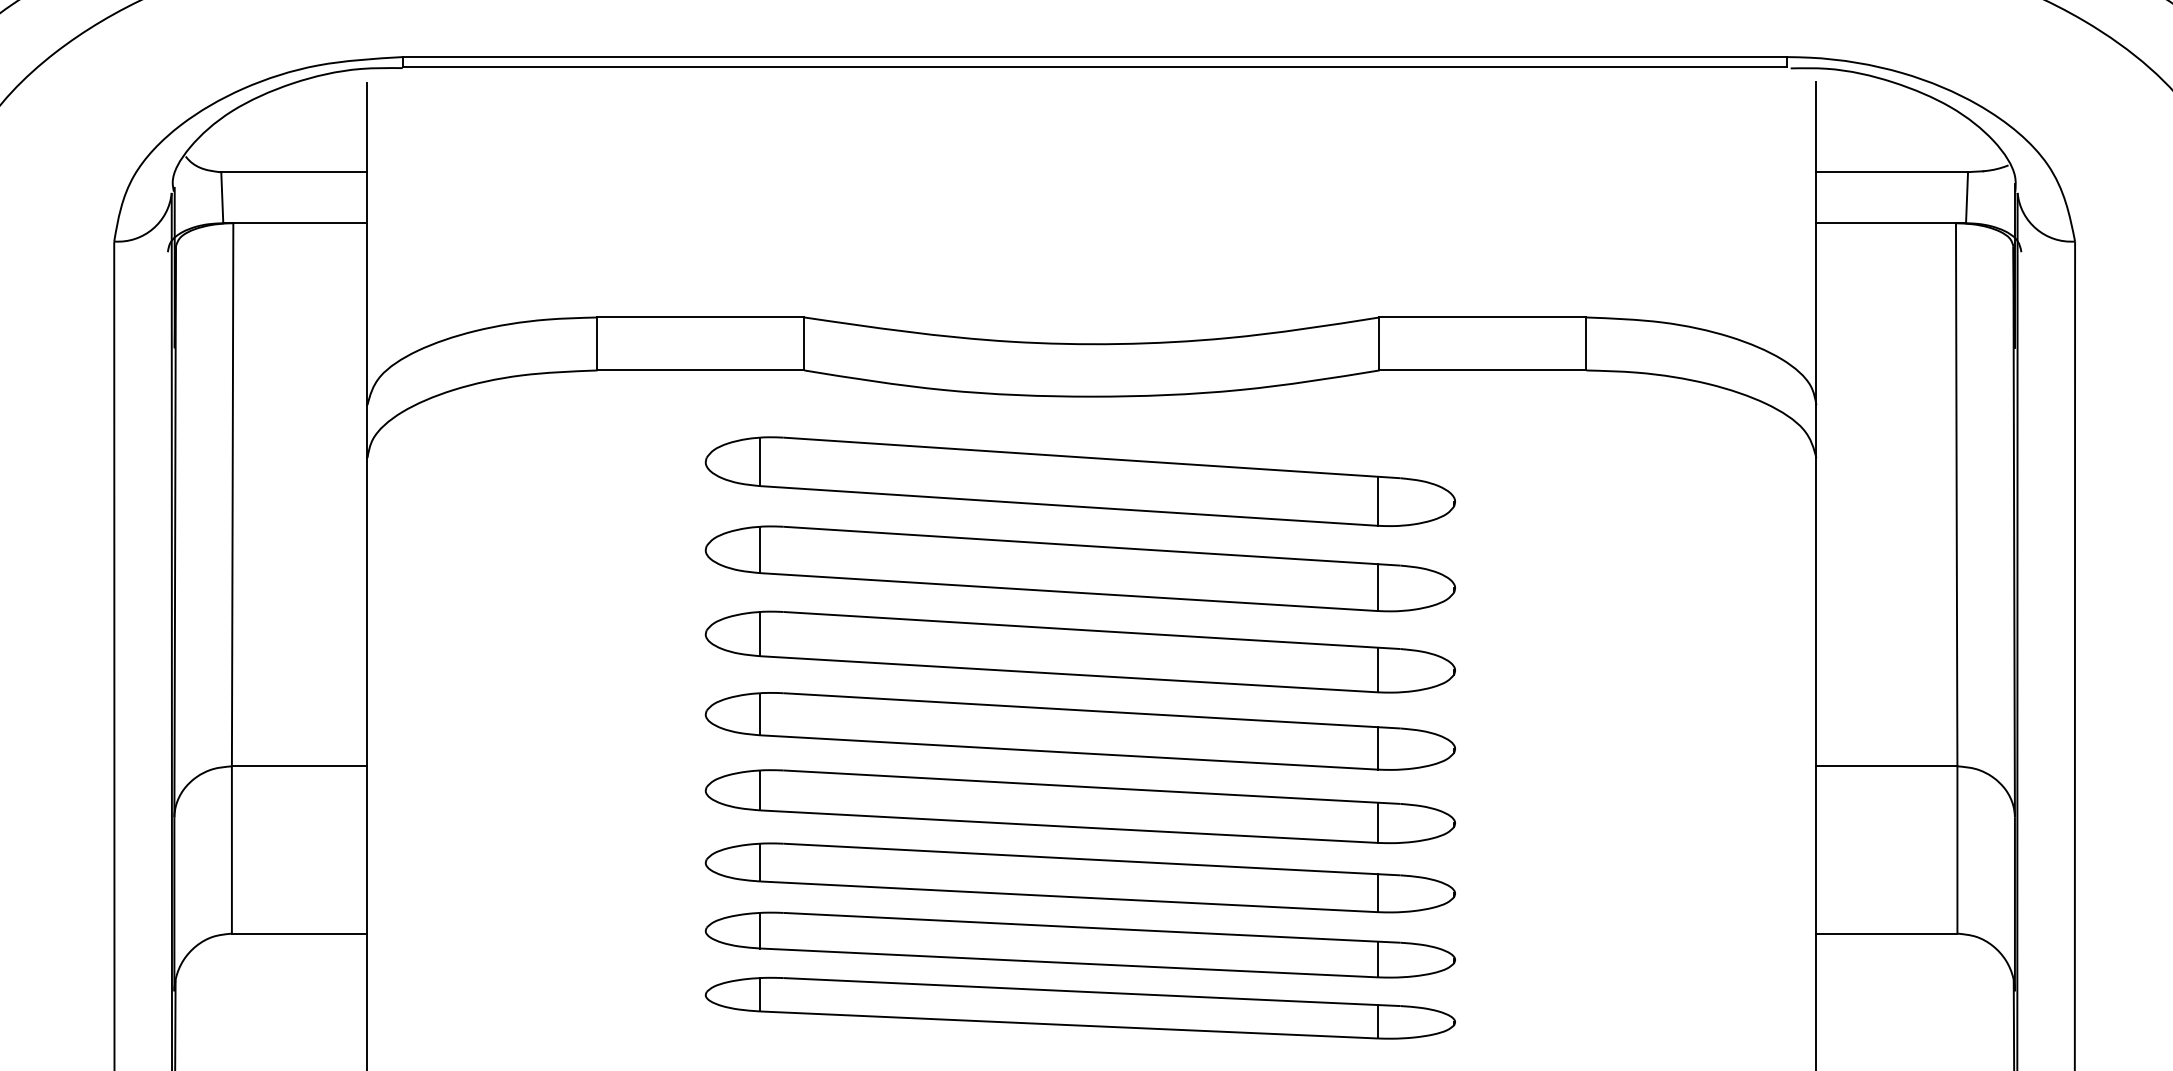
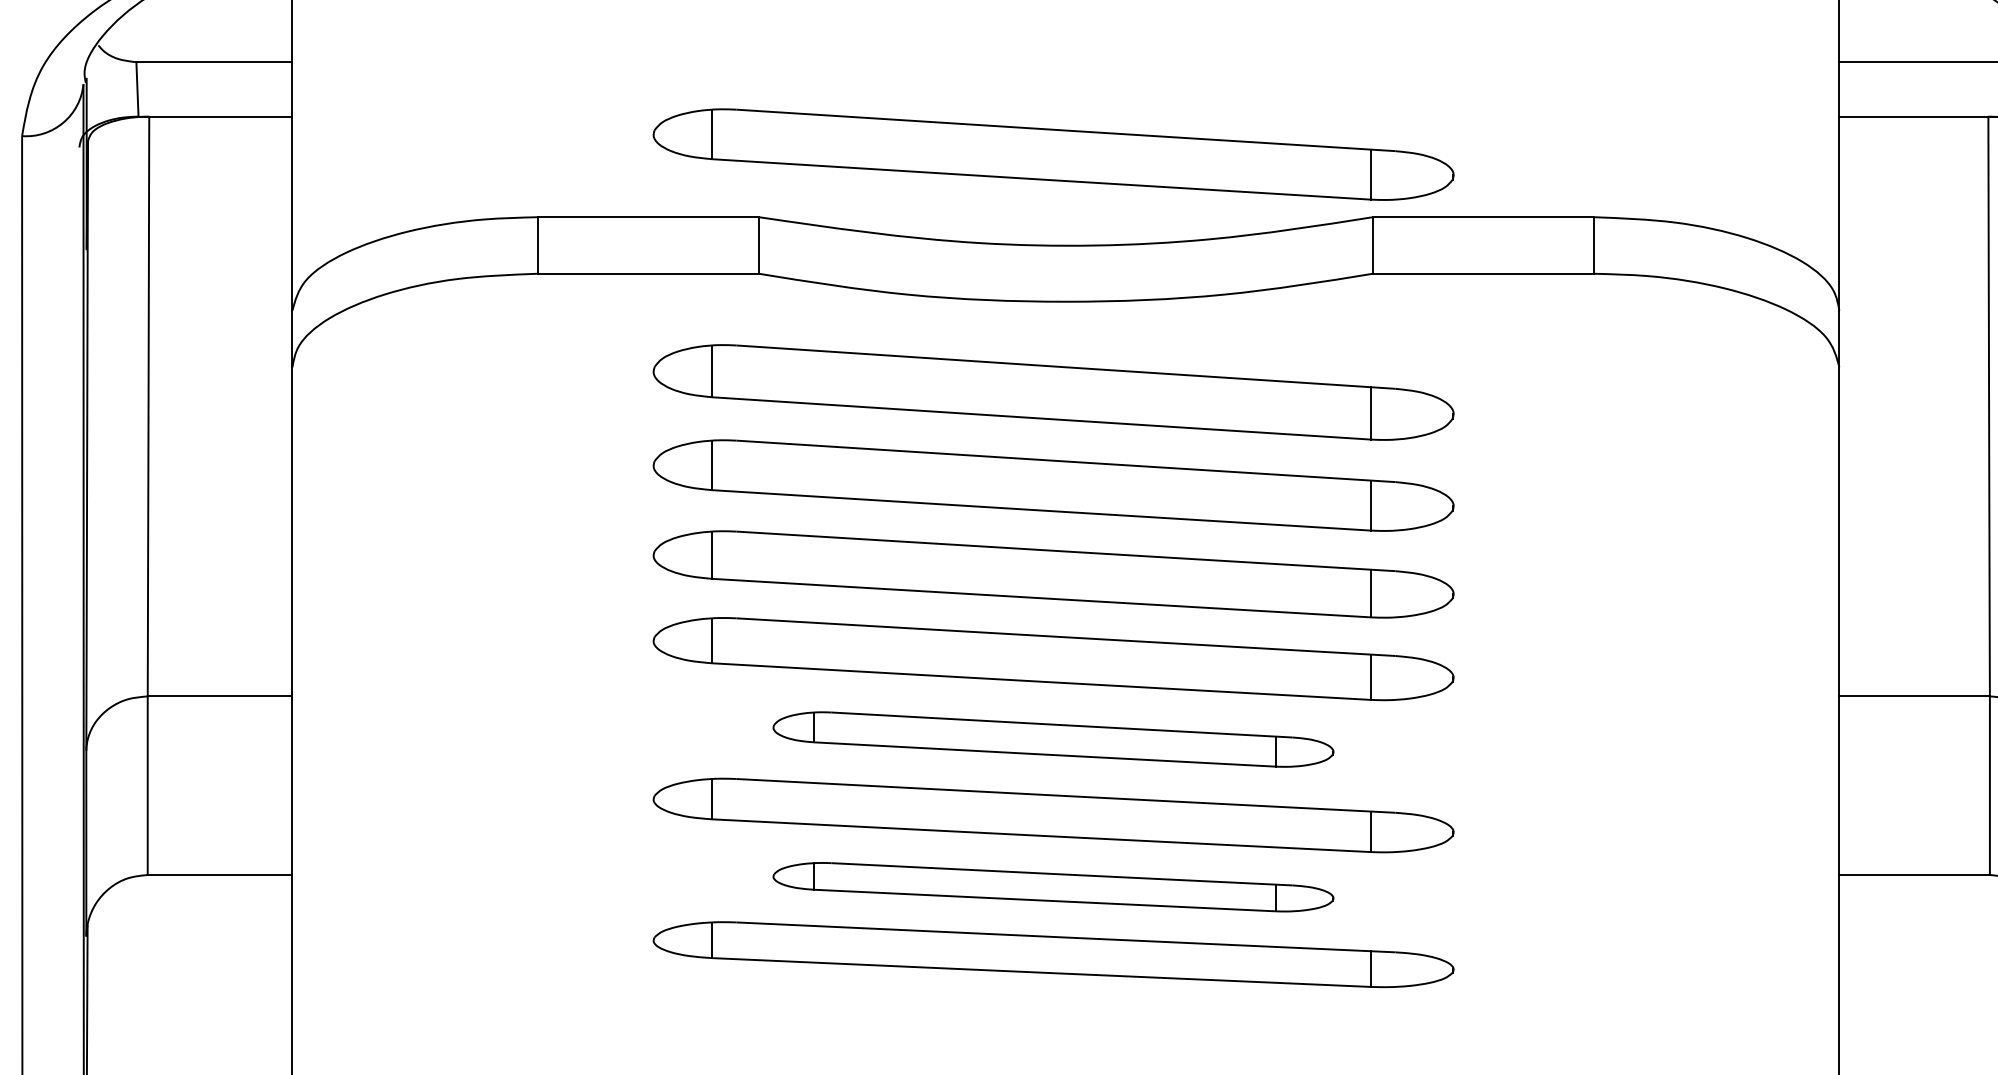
part: (1079, 258) -> (1052, 154), added
part: (1079, 806) -> (1052, 739), size x0.7
part: (1079, 944) -> (1052, 886), size x0.7

